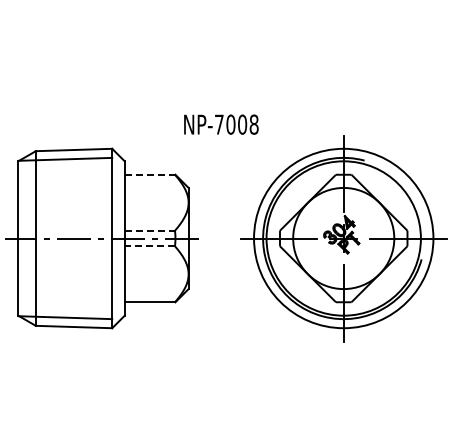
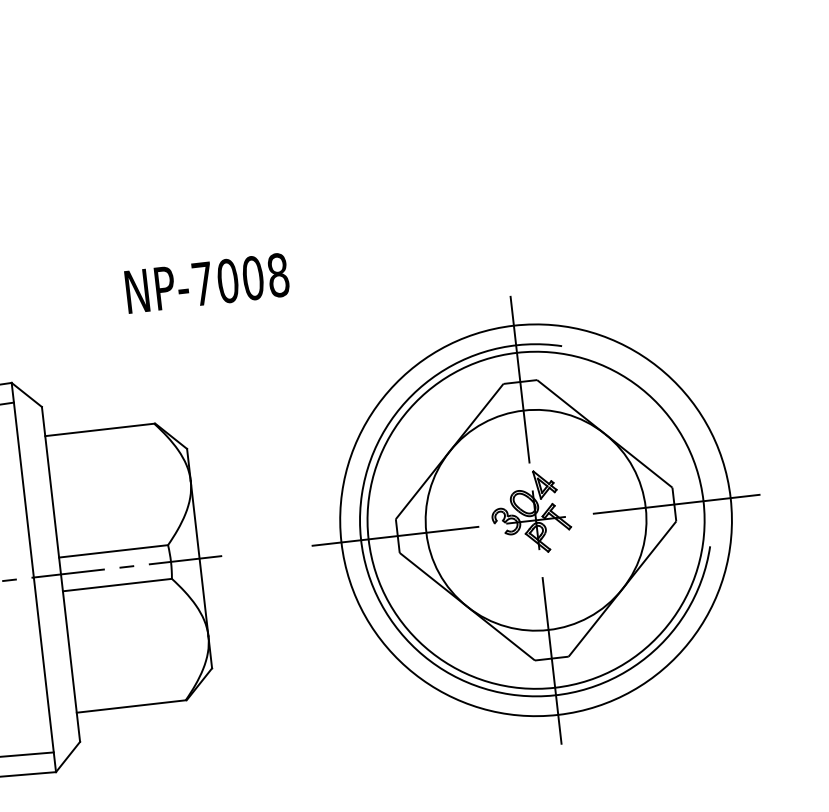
text: (221, 124) -> (207, 283), moved
line: (150, 174) -> (101, 429), dashed -> solid
line: (150, 230) -> (114, 550), dashed -> solid
line: (149, 246) -> (116, 585), dashed -> solid

